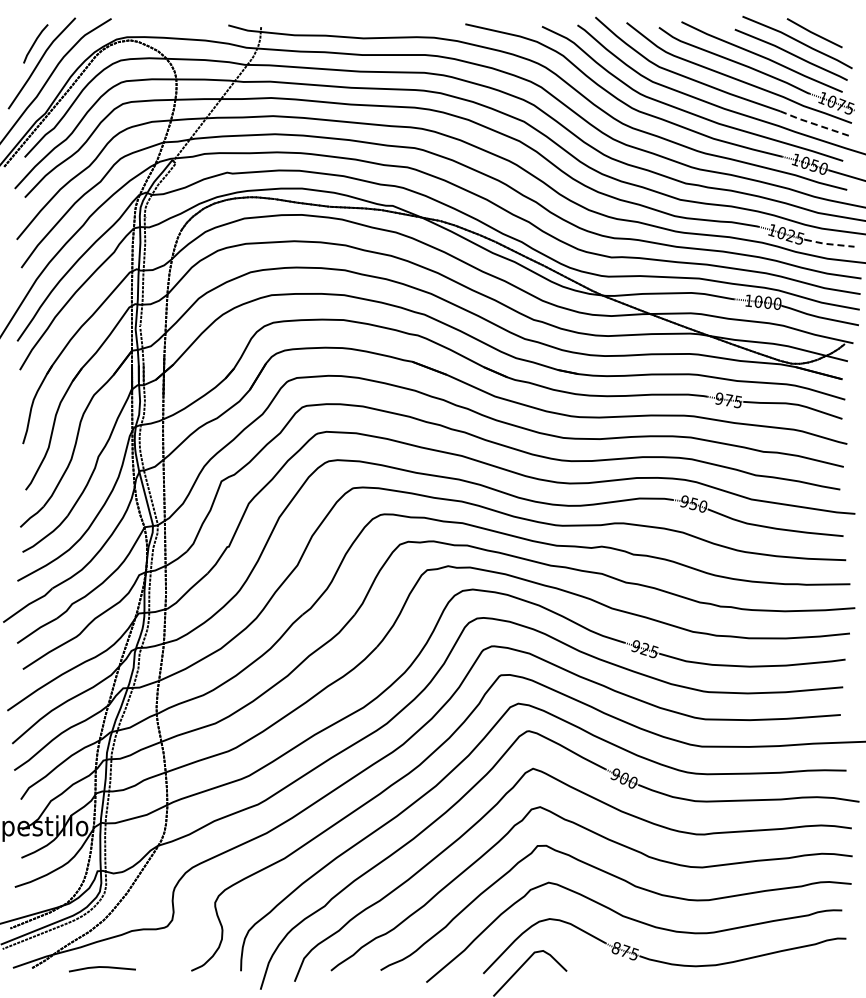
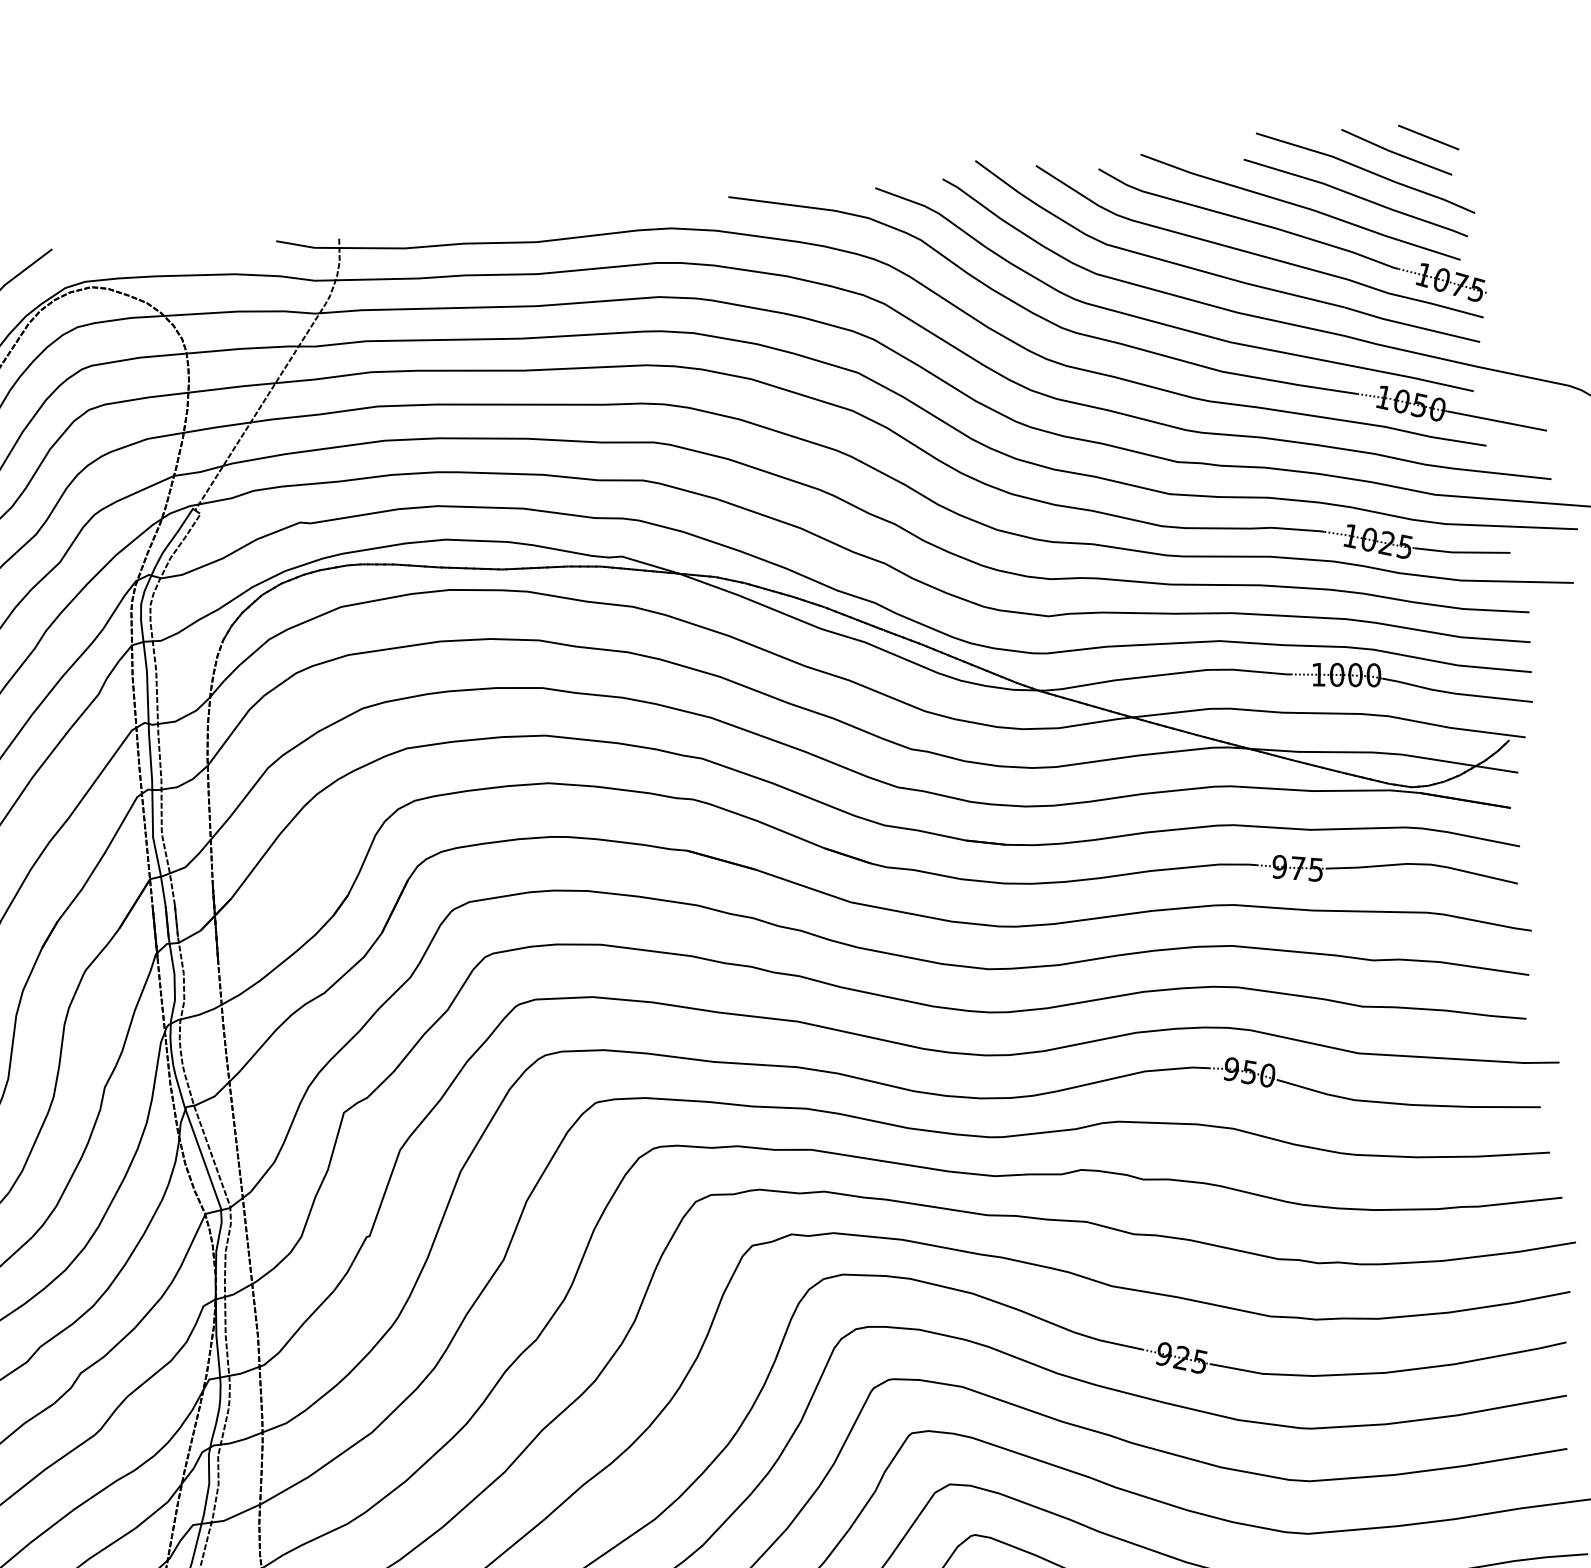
line: (831, 26) -> (1427, 136), added
line: (814, 124) -> (1412, 326), dashed -> solid
line: (829, 244) -> (1462, 552), dashed -> solid

